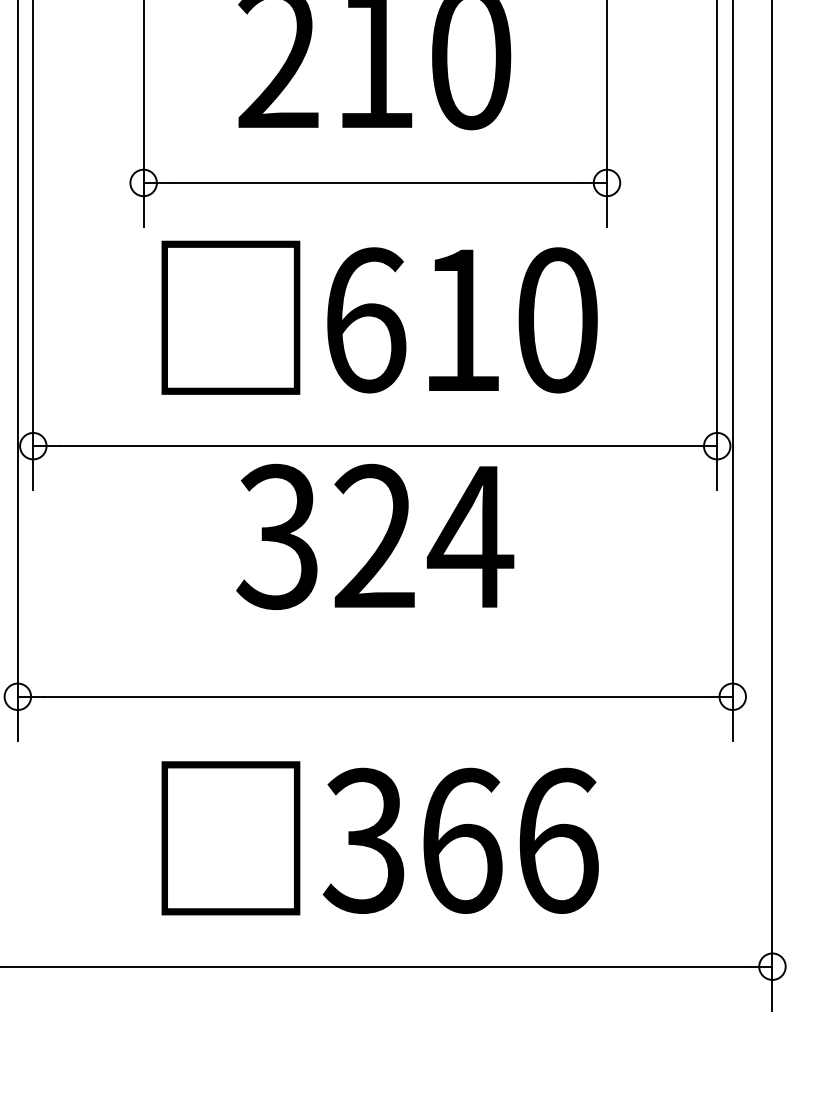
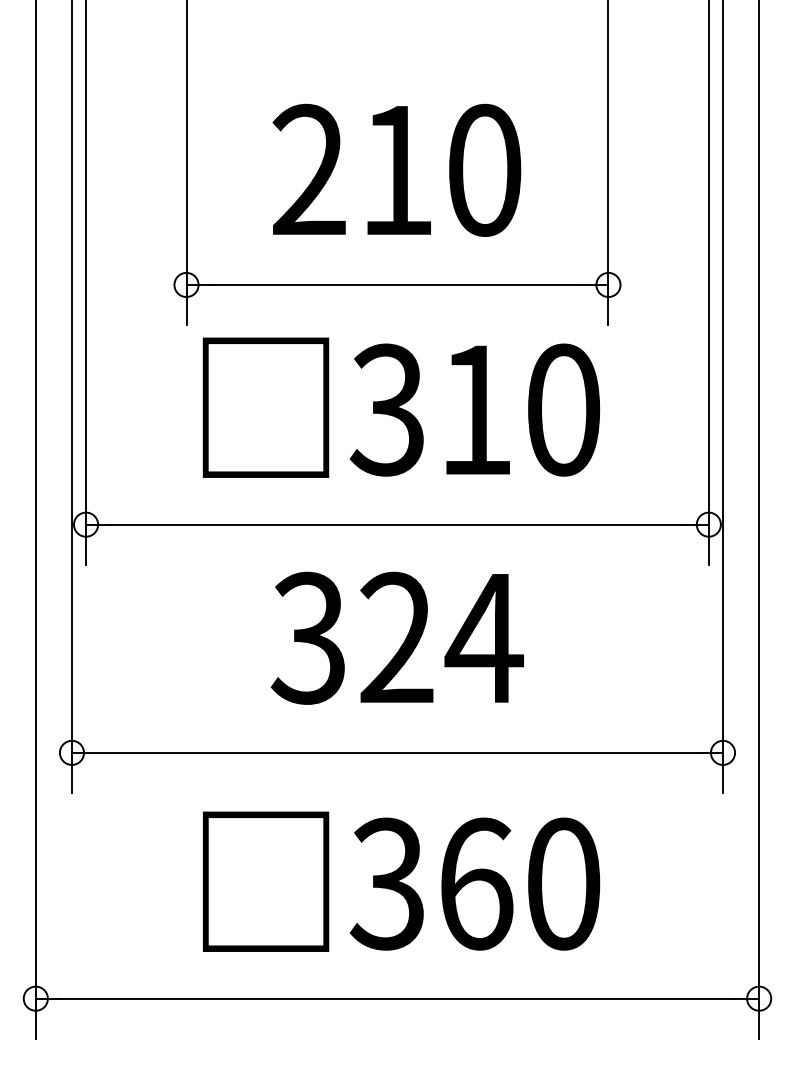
text: (364, 319) -> (387, 409), 610 -> 310
text: (374, 536) -> (396, 637), moved
text: (558, 840) -> (564, 883), 366 -> 360

